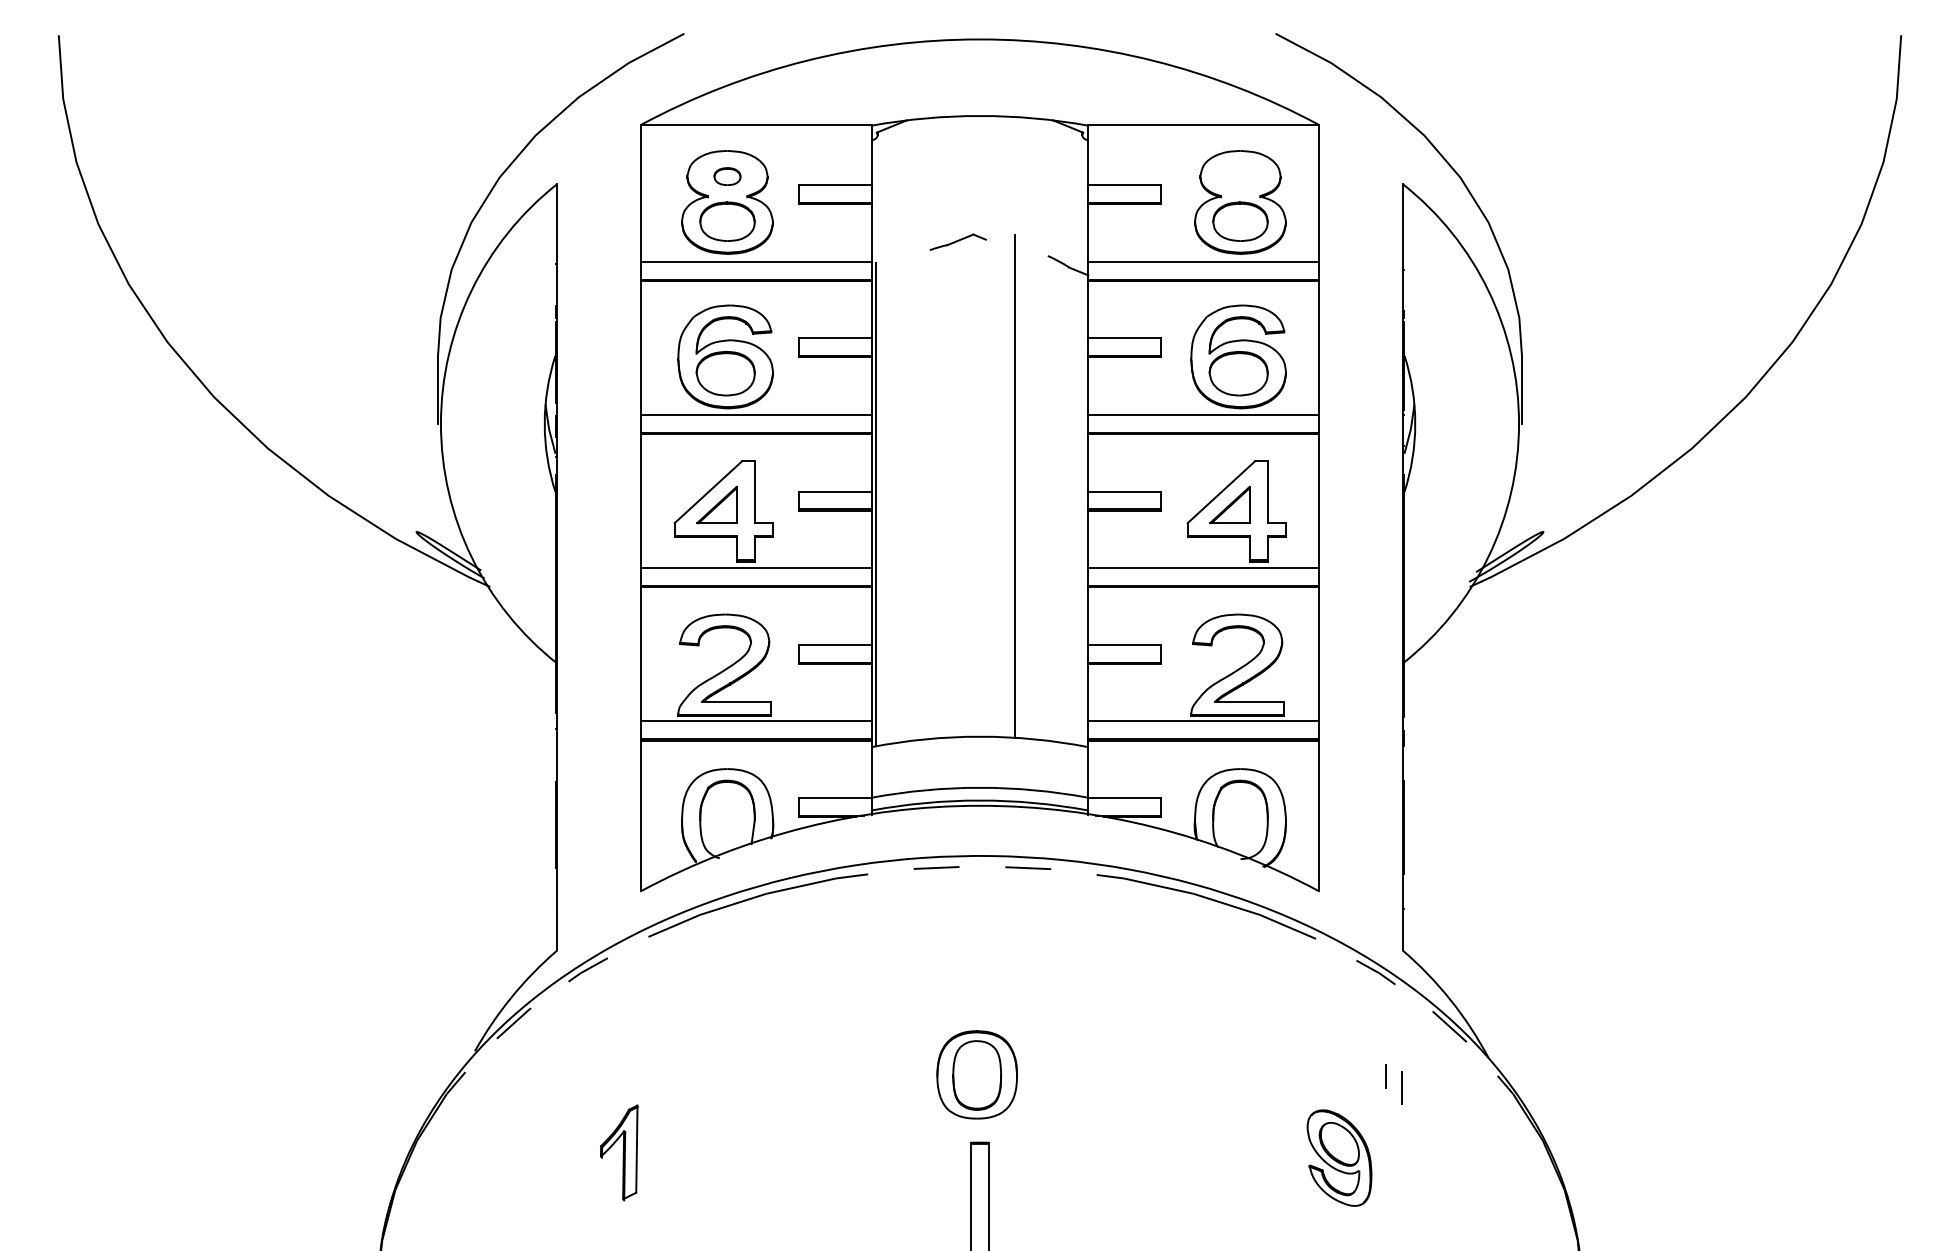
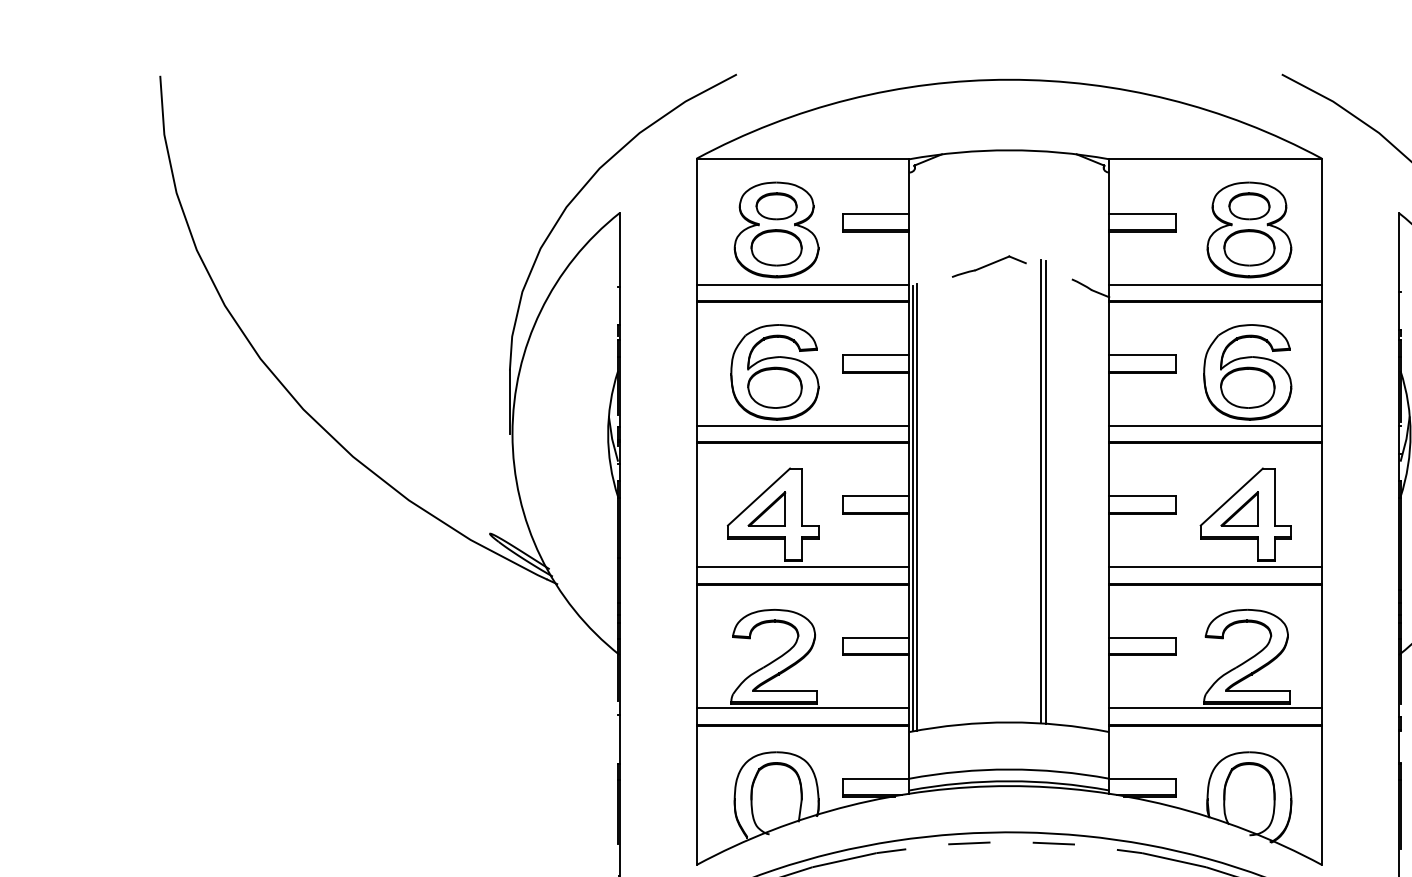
part: (727, 176) -> (776, 206), size x1.67
part: (1240, 176) -> (1249, 206), added
part: (957, 242) -> (988, 266), size x1.43
line: (1019, 487) -> (1045, 492), added
line: (879, 502) -> (916, 506), added

